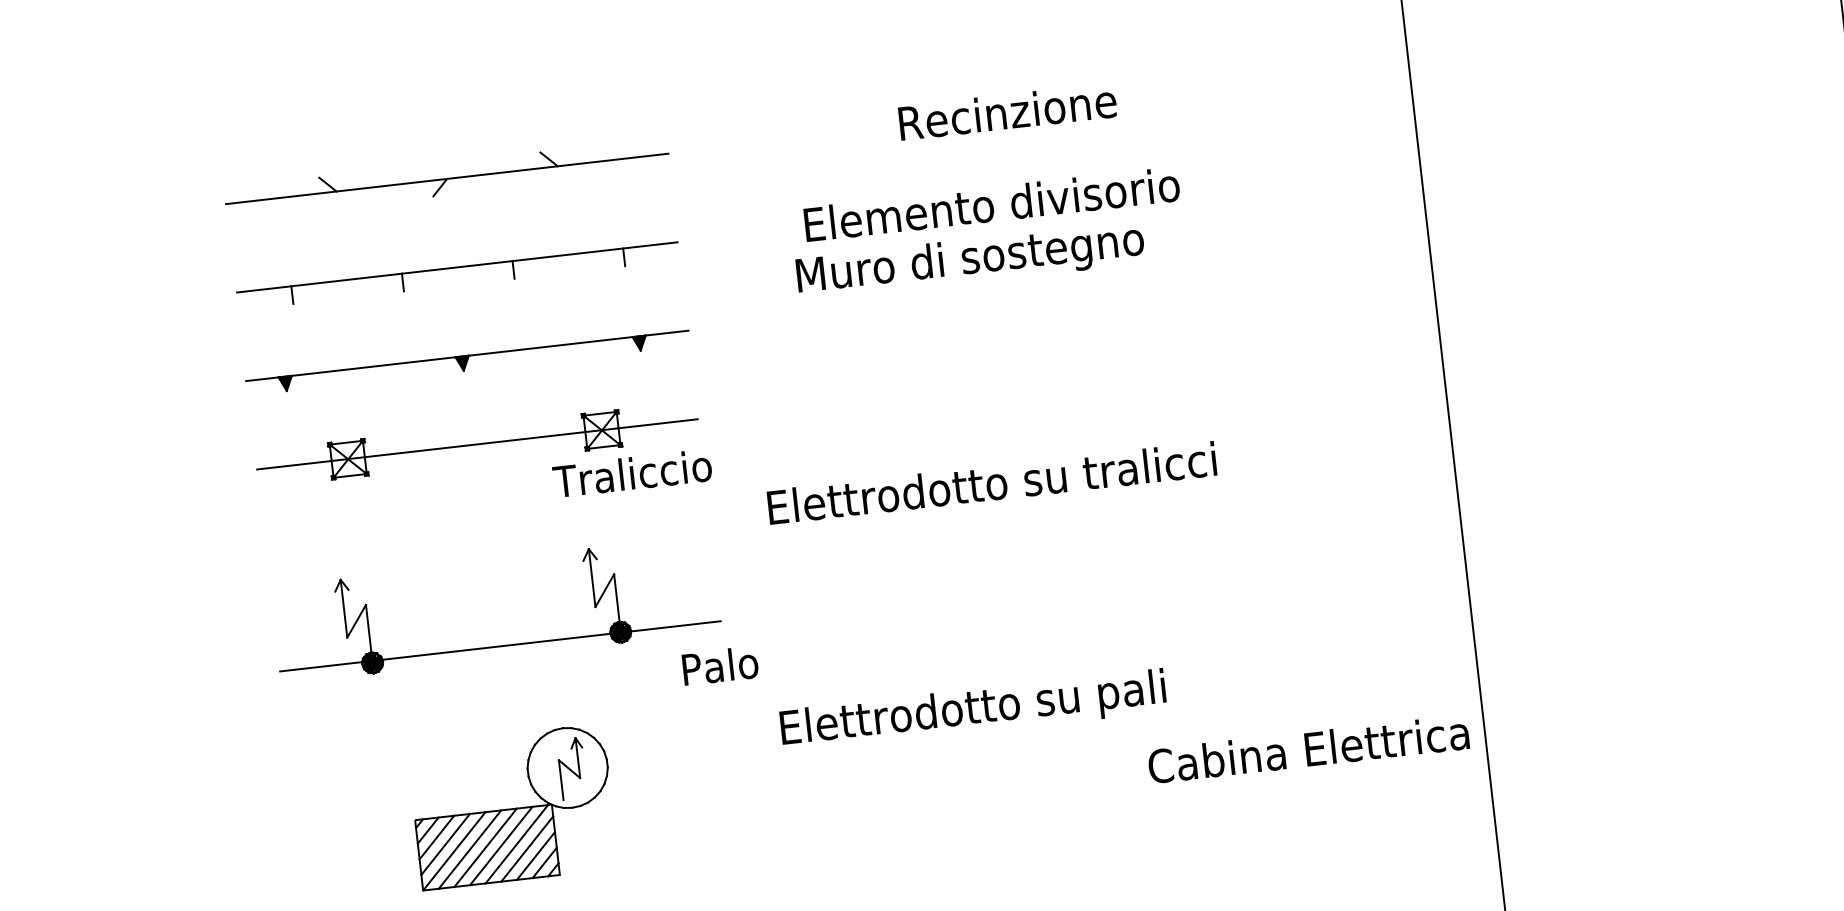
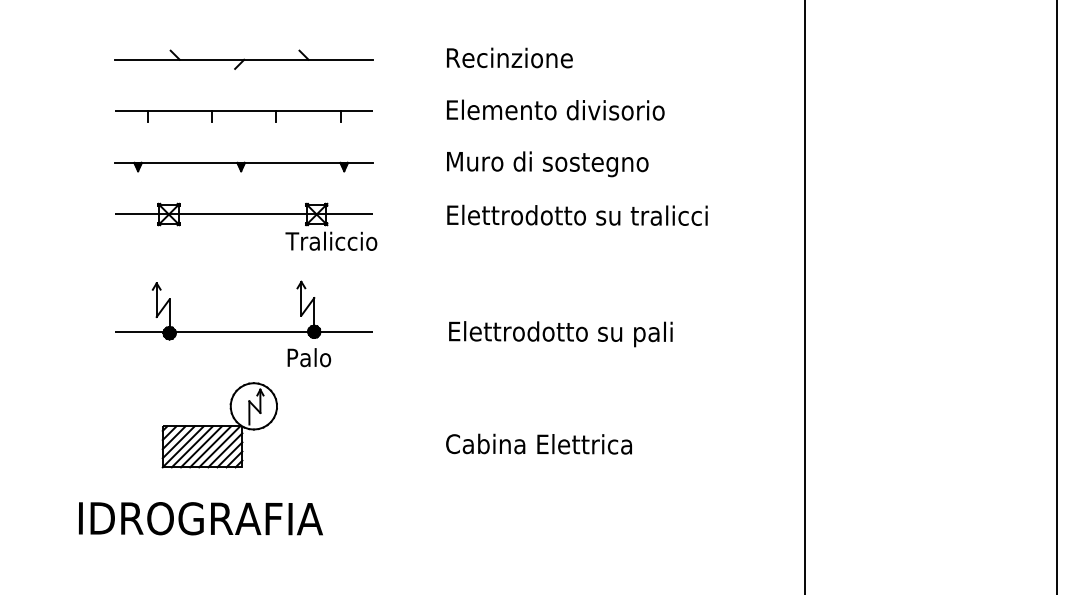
text: (1007, 111) -> (509, 57), moved
text: (970, 261) -> (547, 164), moved
text: (991, 481) -> (577, 214), moved
text: (720, 665) -> (309, 357), moved
text: (972, 711) -> (560, 334), moved
text: (1307, 748) -> (538, 443), moved
part: (512, 807) -> (219, 425), moved

